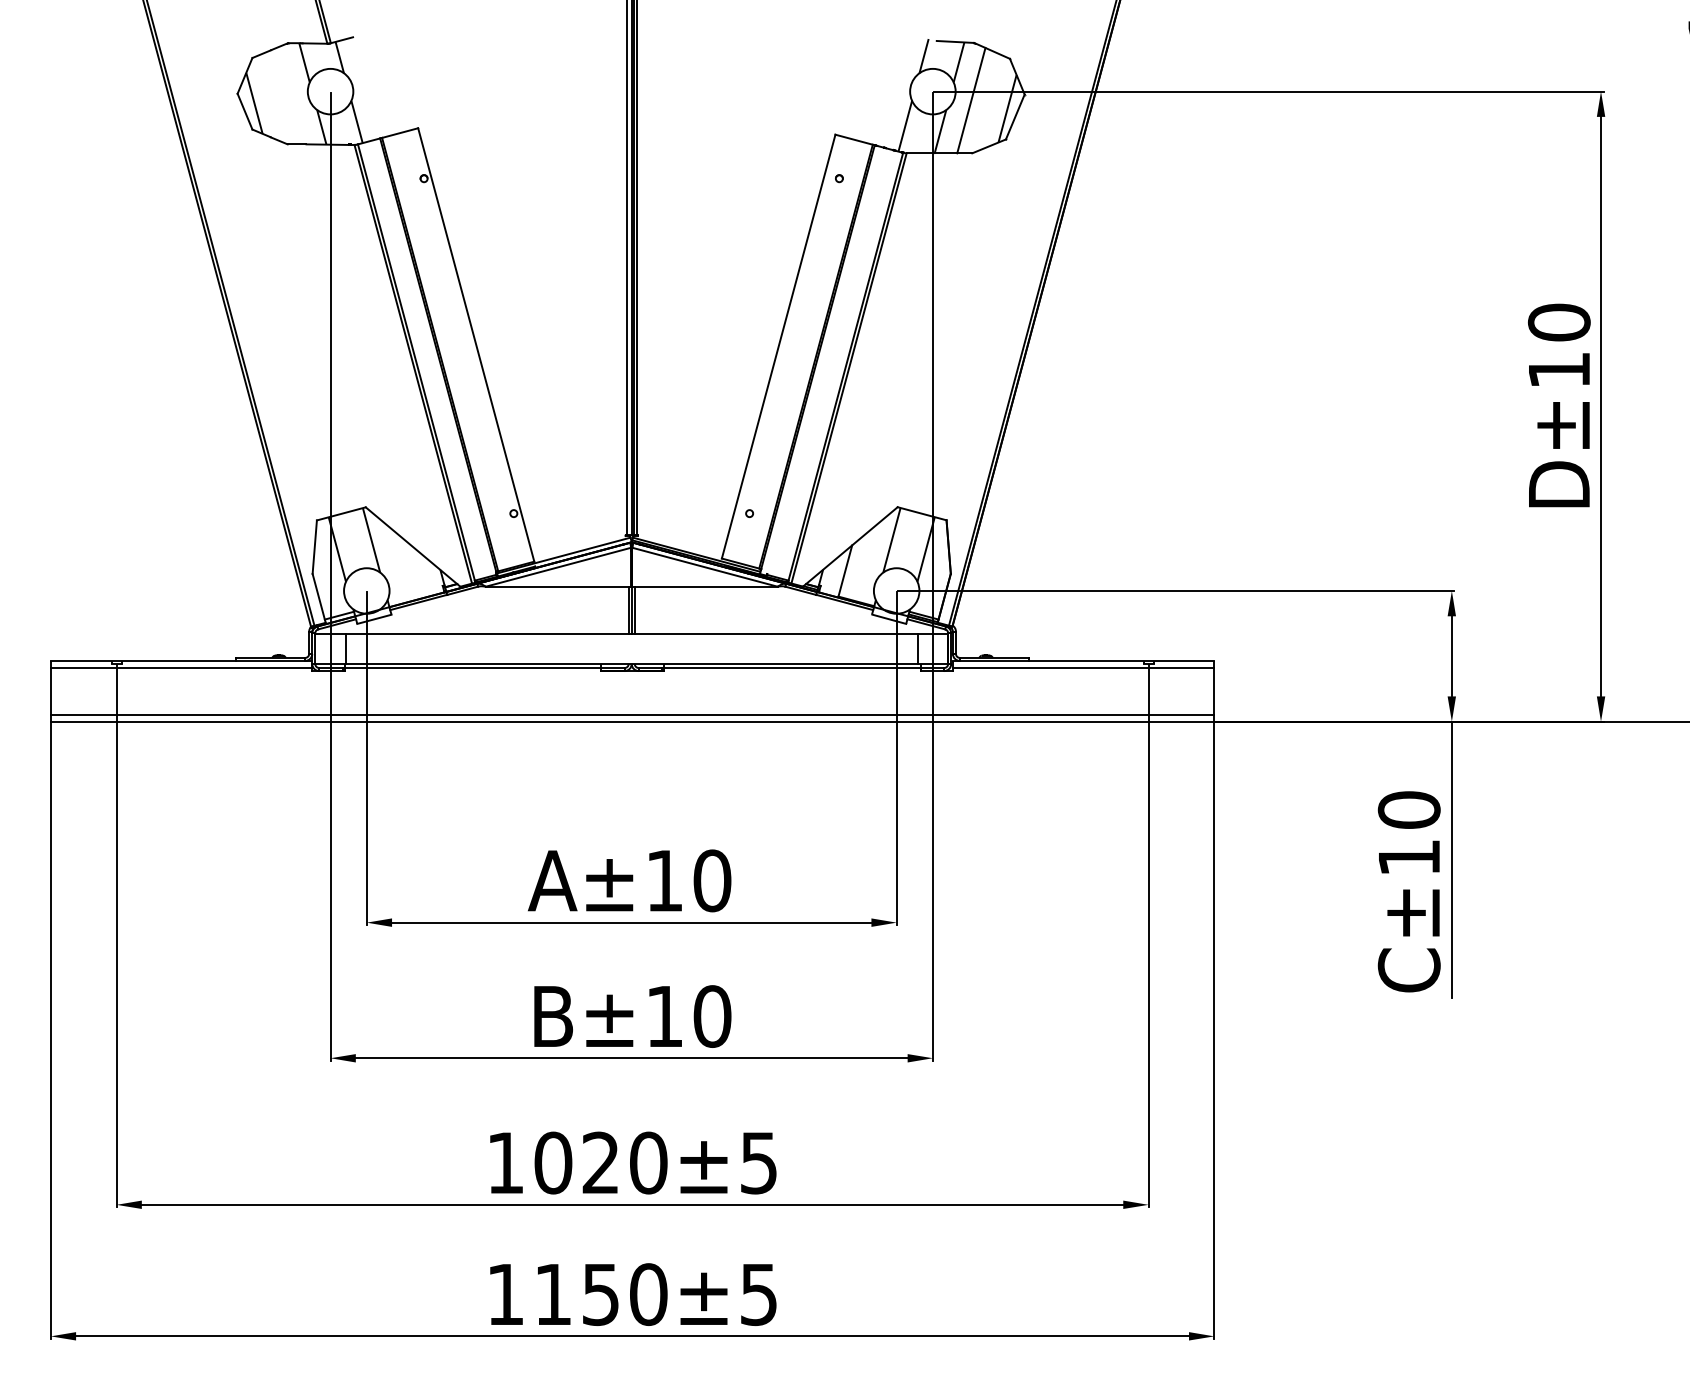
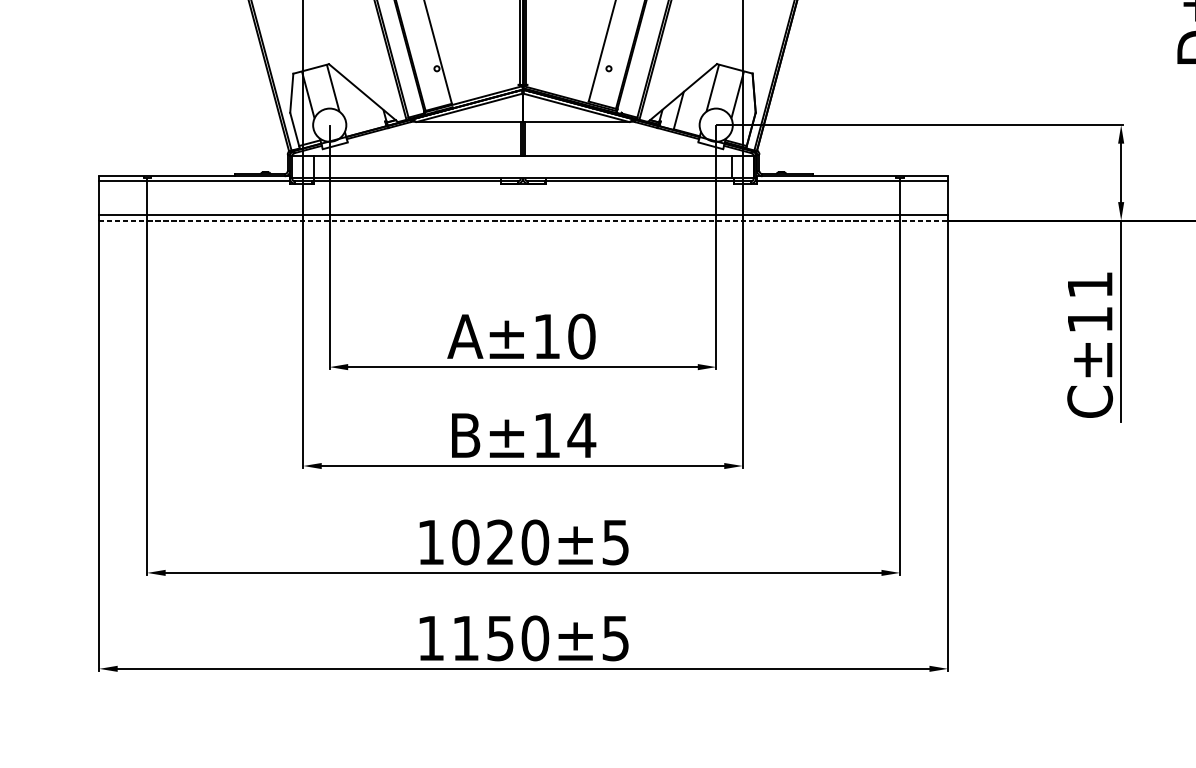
line: (632, 721) -> (523, 220), solid -> dashed
text: (1408, 809) -> (1089, 284), C±10 -> C±11
text: (712, 1016) -> (581, 435), B±10 -> B±14

